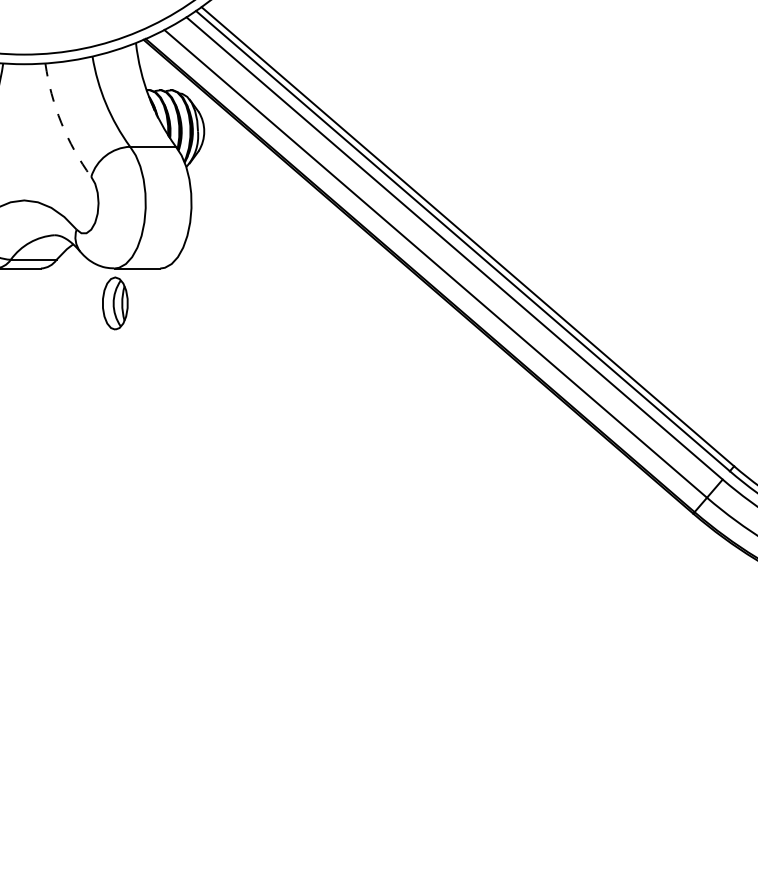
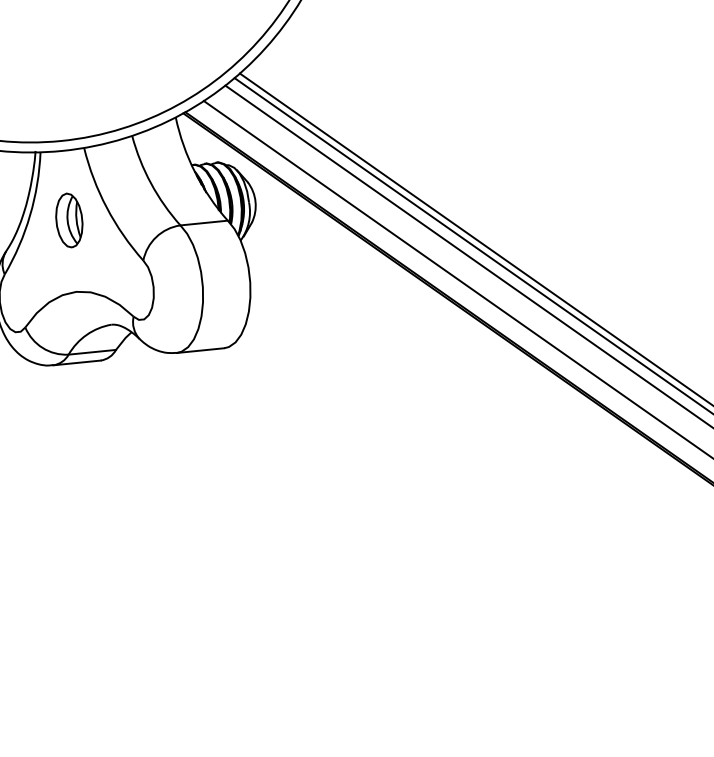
arc: (61, 123) -> (107, 208), dashed -> solid
part: (115, 303) -> (69, 220), moved

